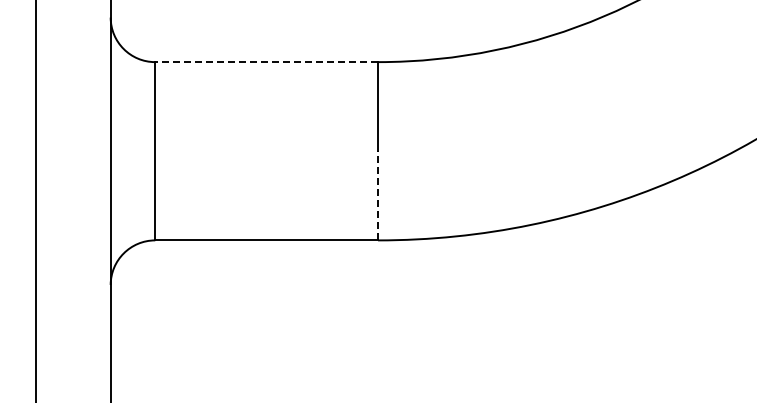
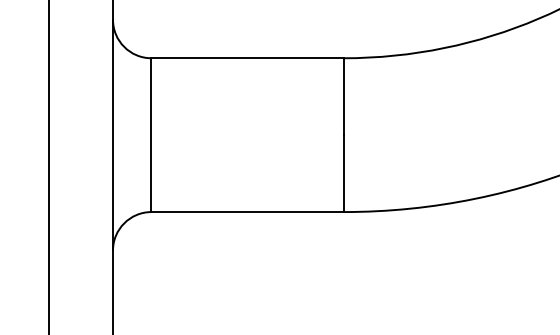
line: (266, 62) -> (247, 58), dashed -> solid
line: (378, 195) -> (344, 173), dashed -> solid

